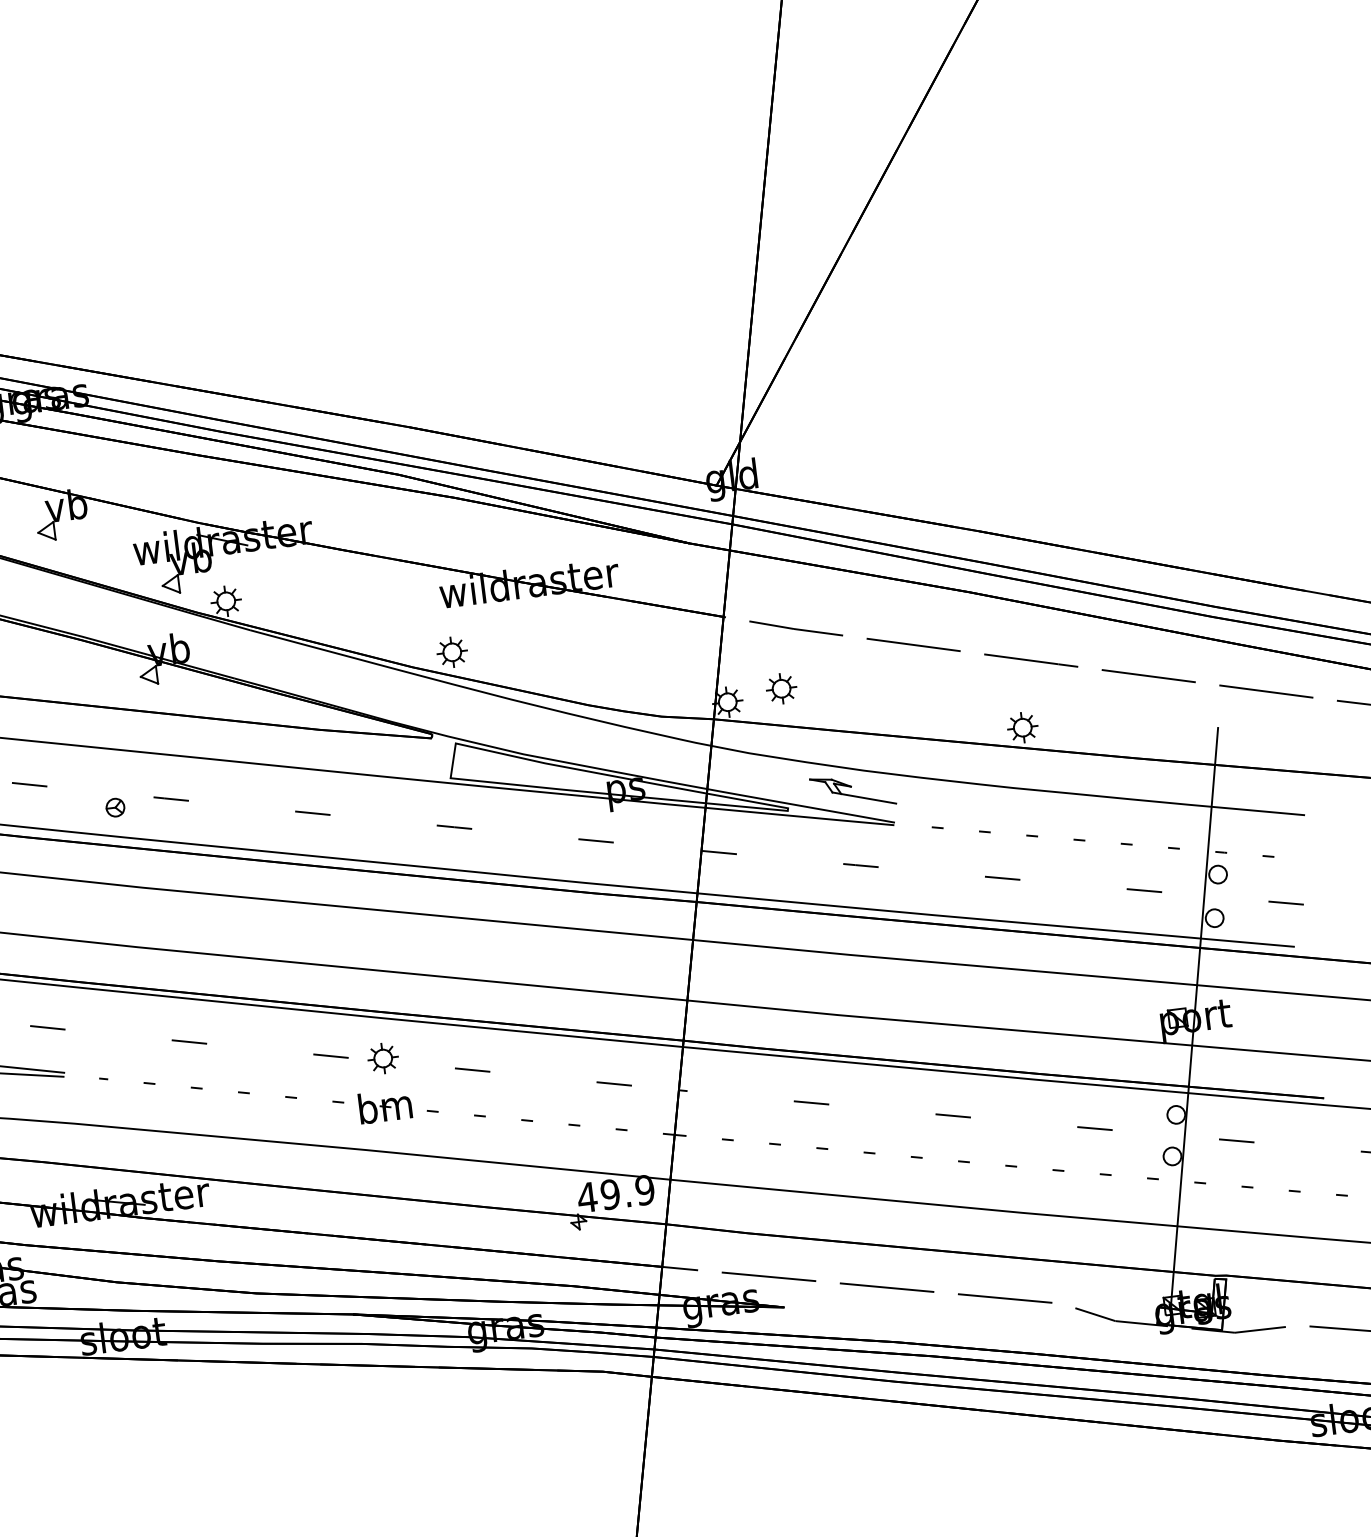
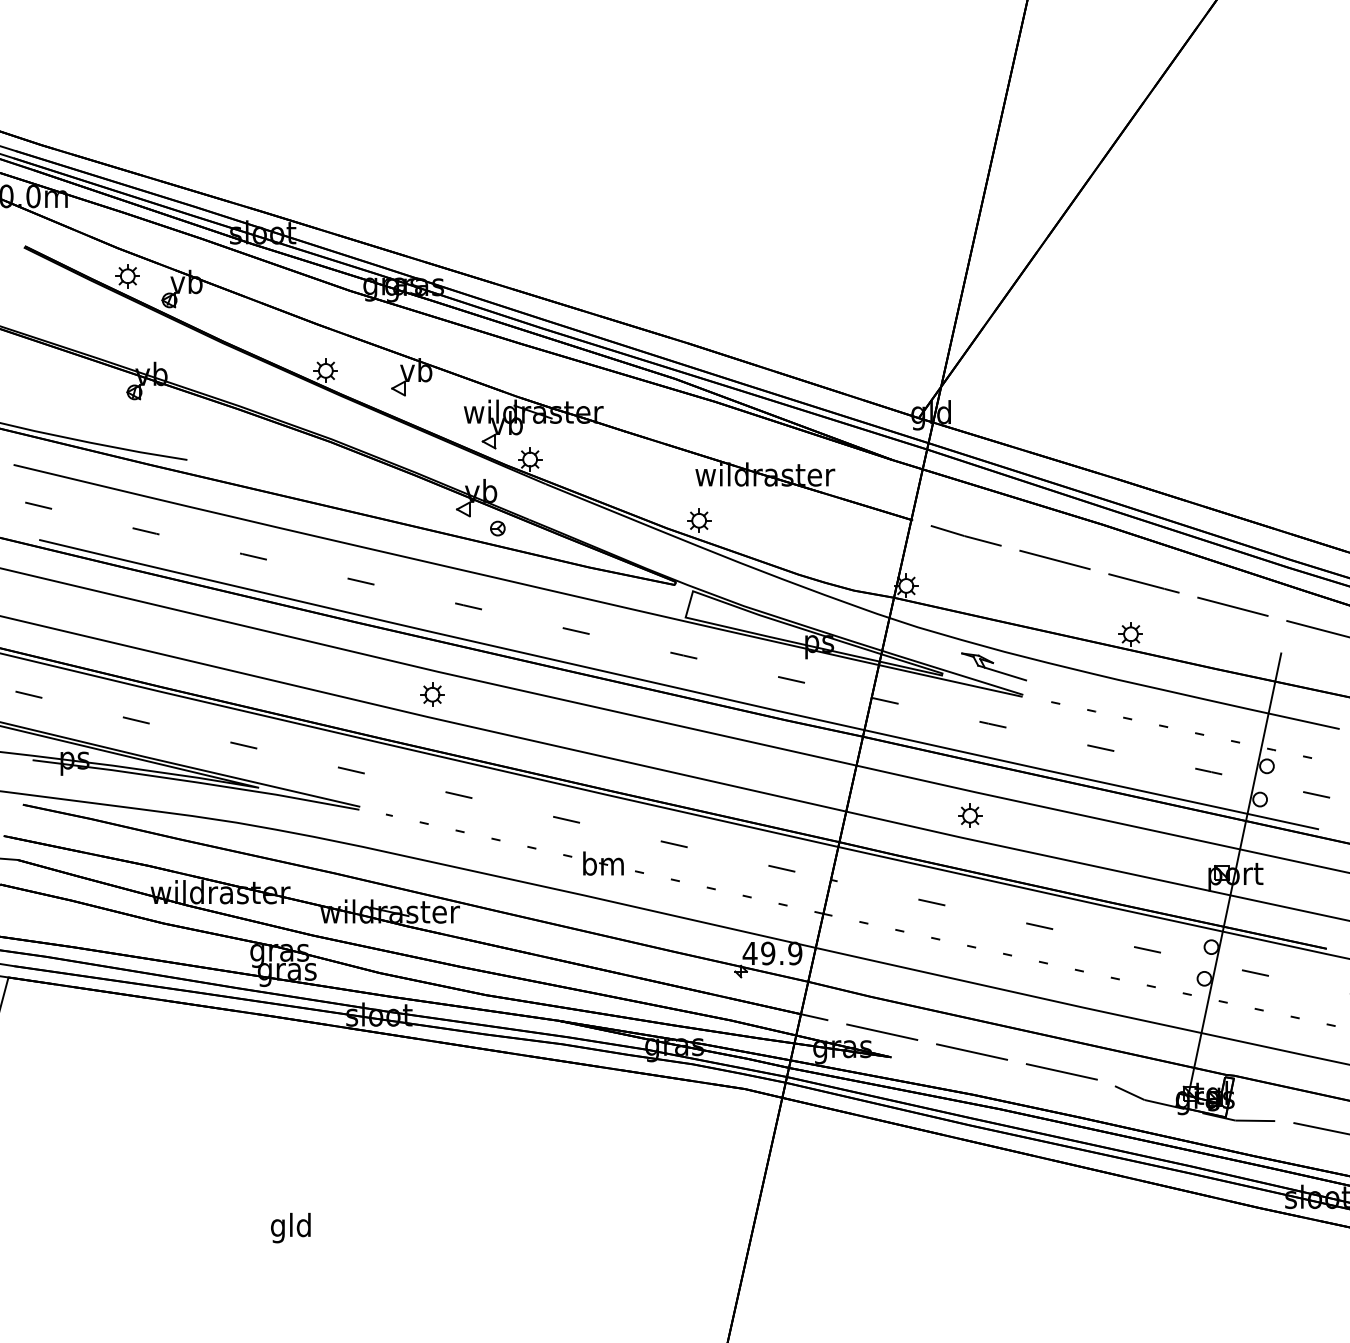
part: (782, 688) -> (970, 815), moved
part: (115, 807) -> (497, 528), moved
part: (383, 1058) -> (432, 694), moved

